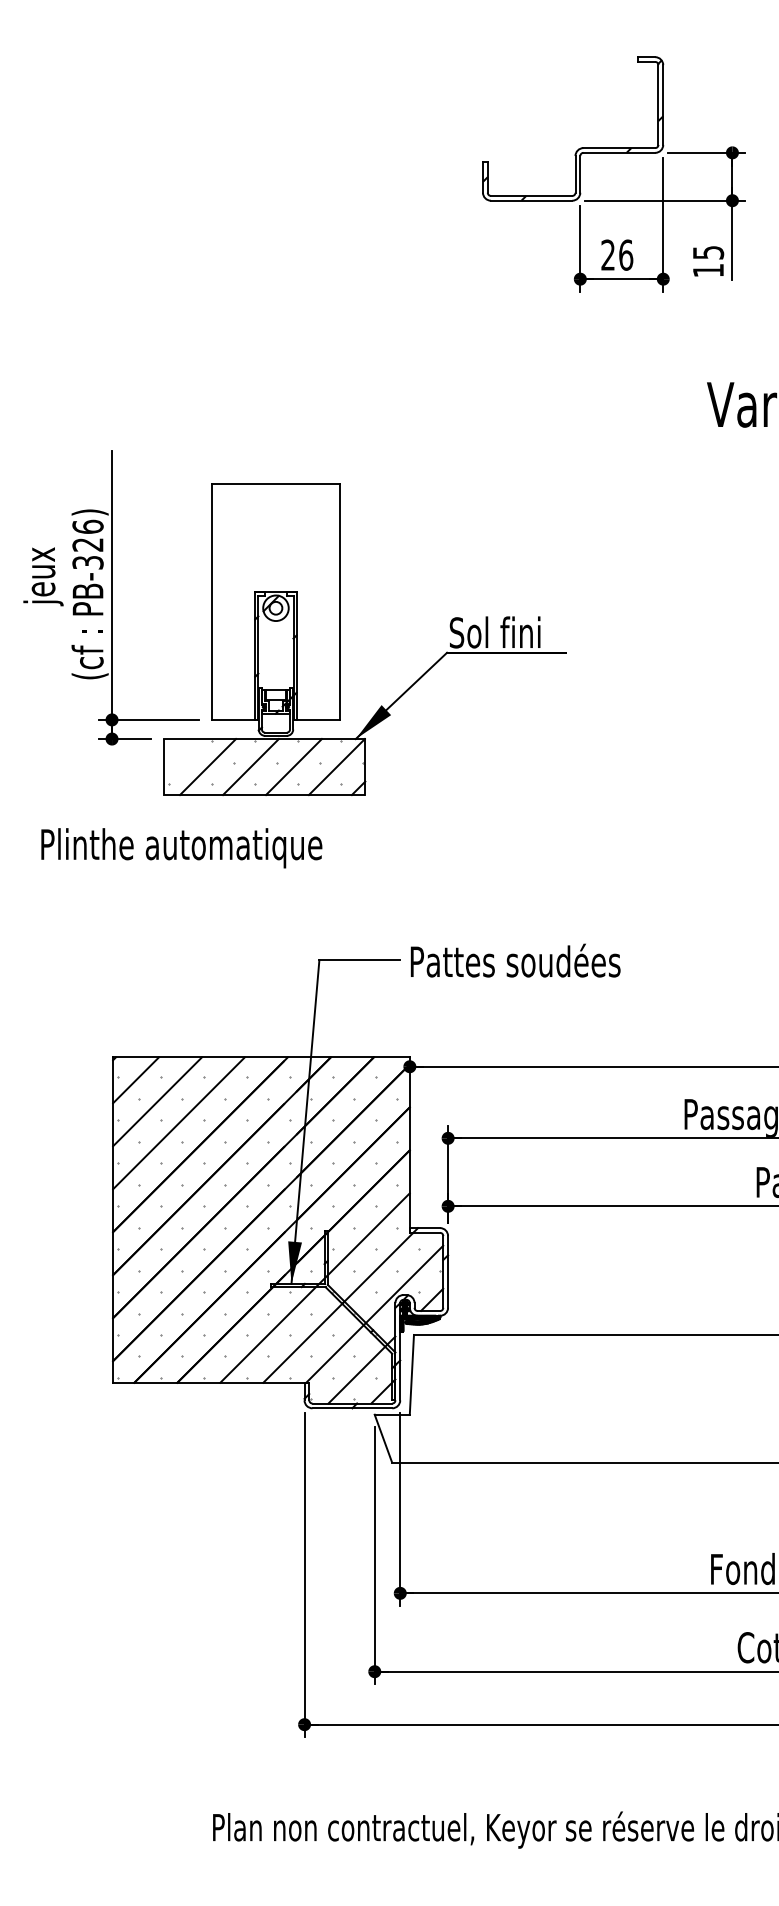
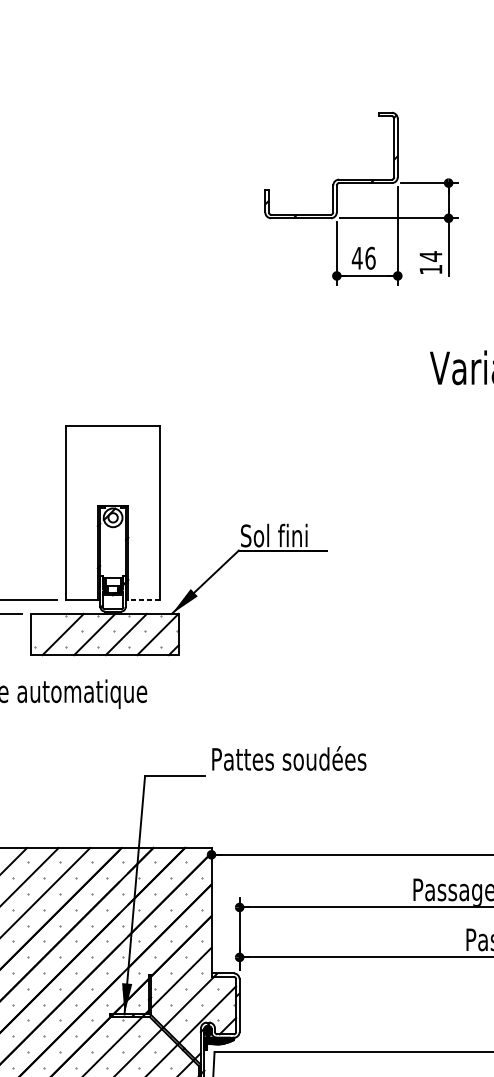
text: (708, 252) -> (431, 256), 15 -> 14
text: (607, 254) -> (356, 257), 26 -> 46
line: (318, 719) -> (144, 599), solid -> dashed
text: (515, 960) -> (289, 758), moved

